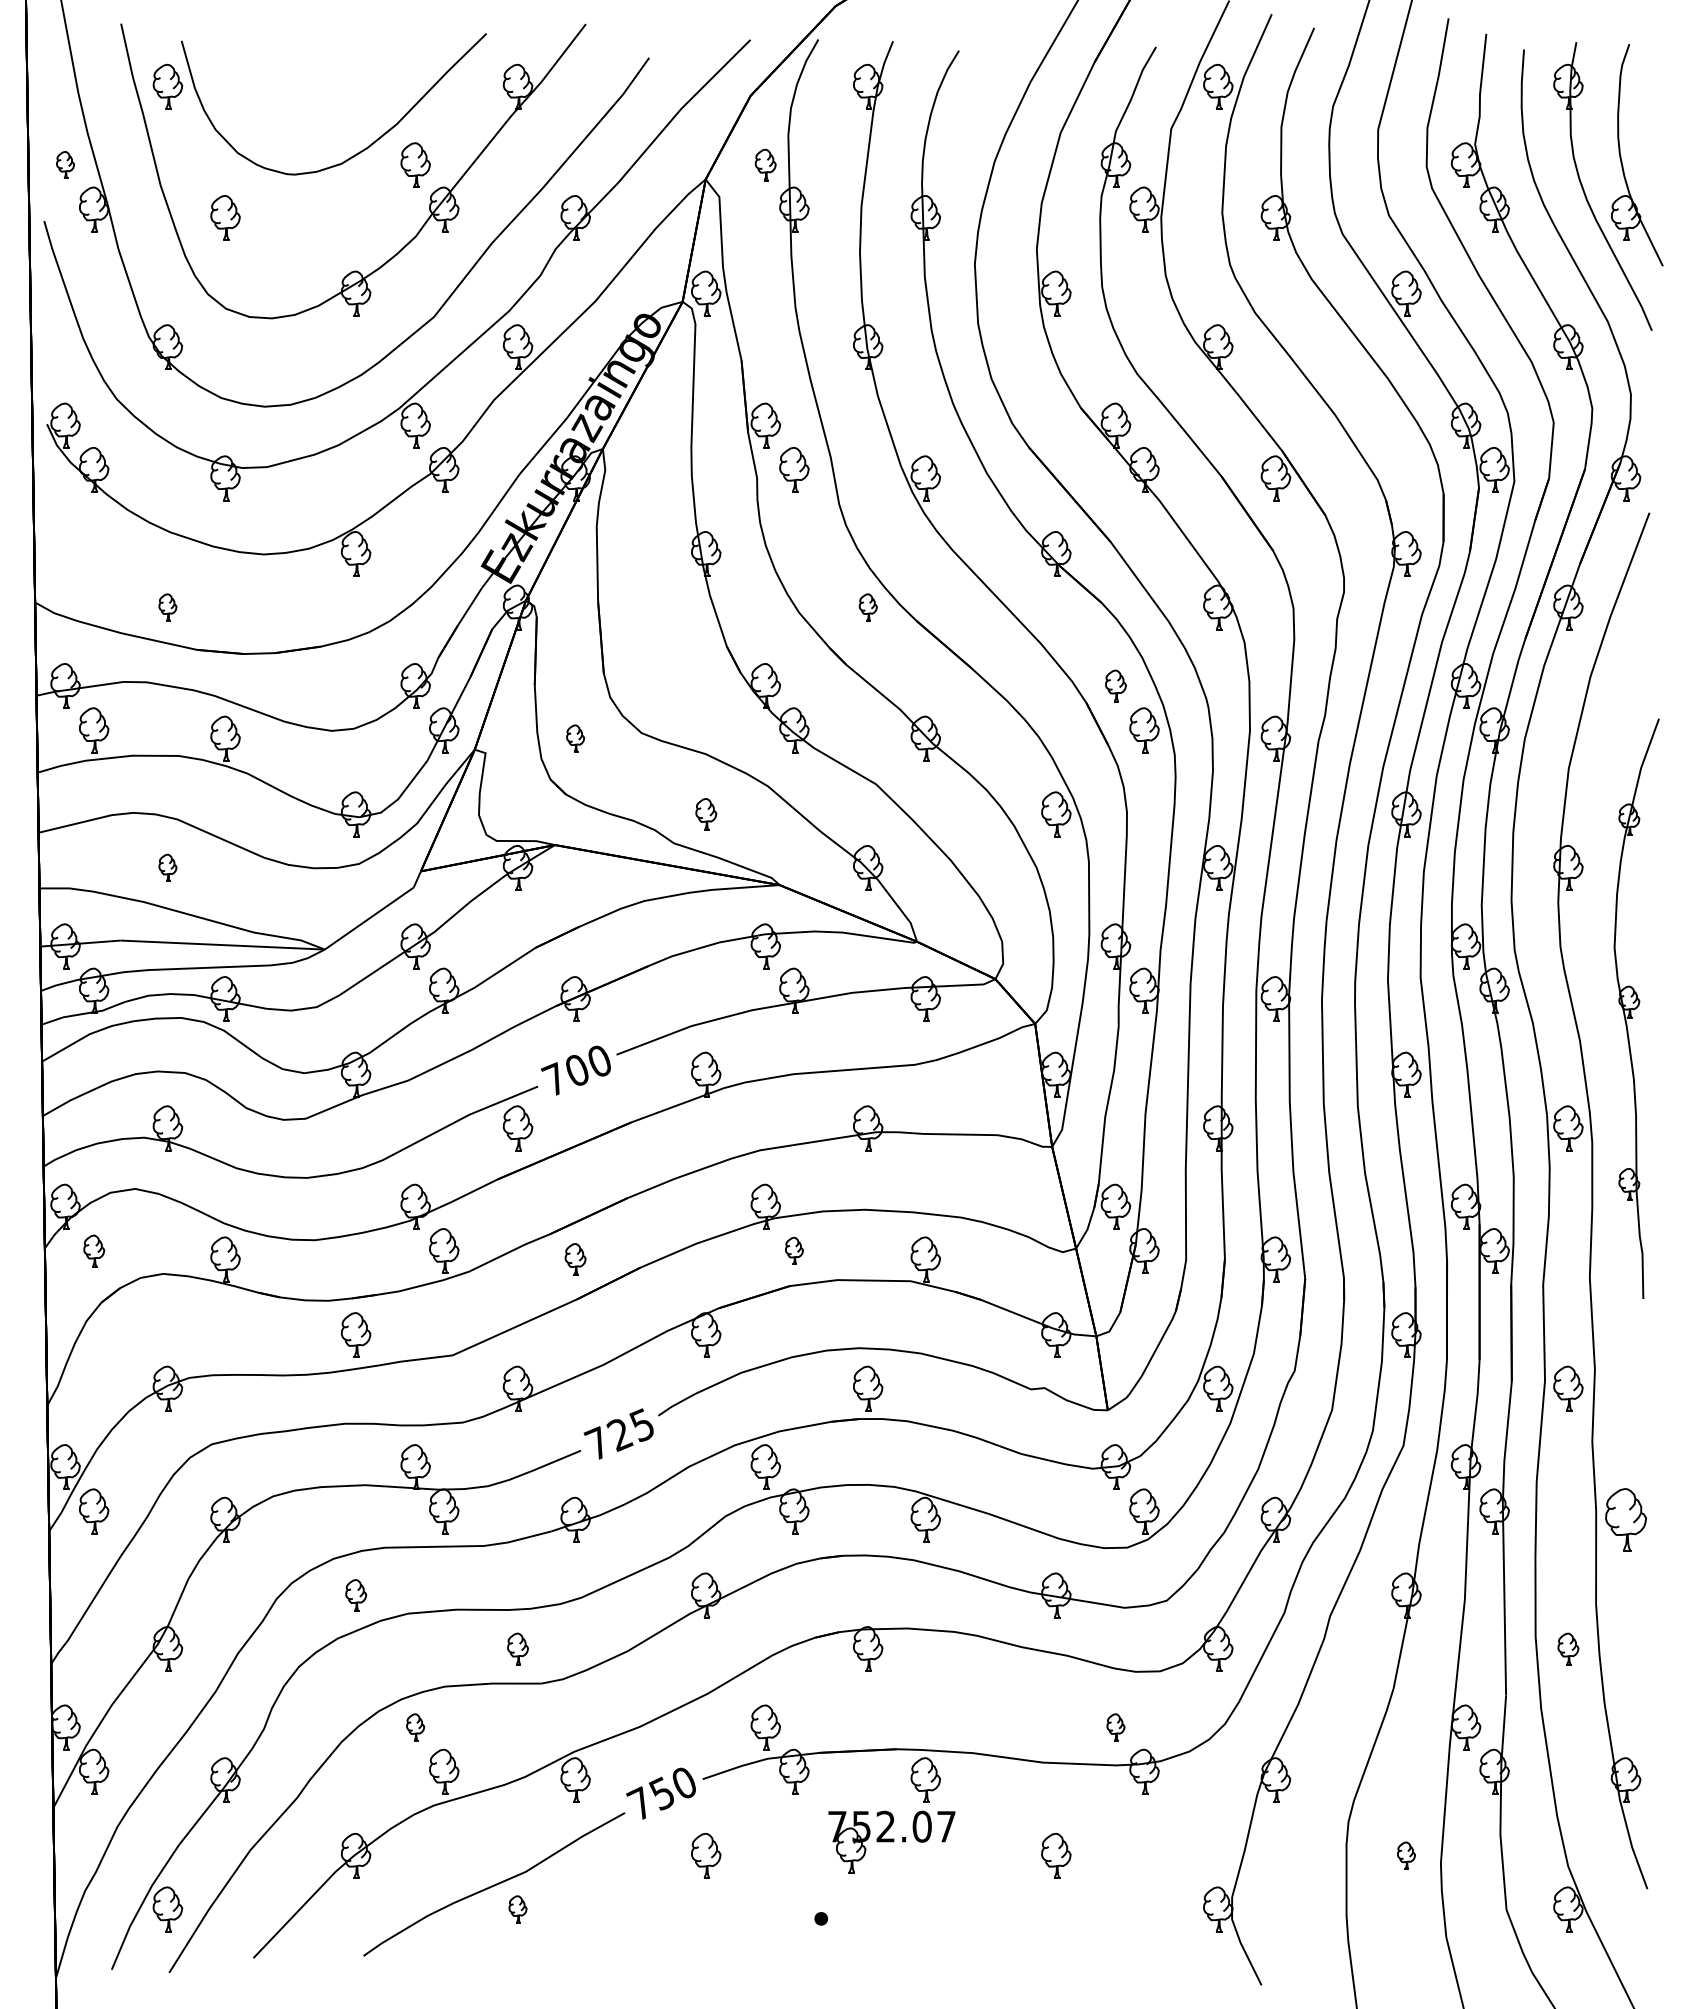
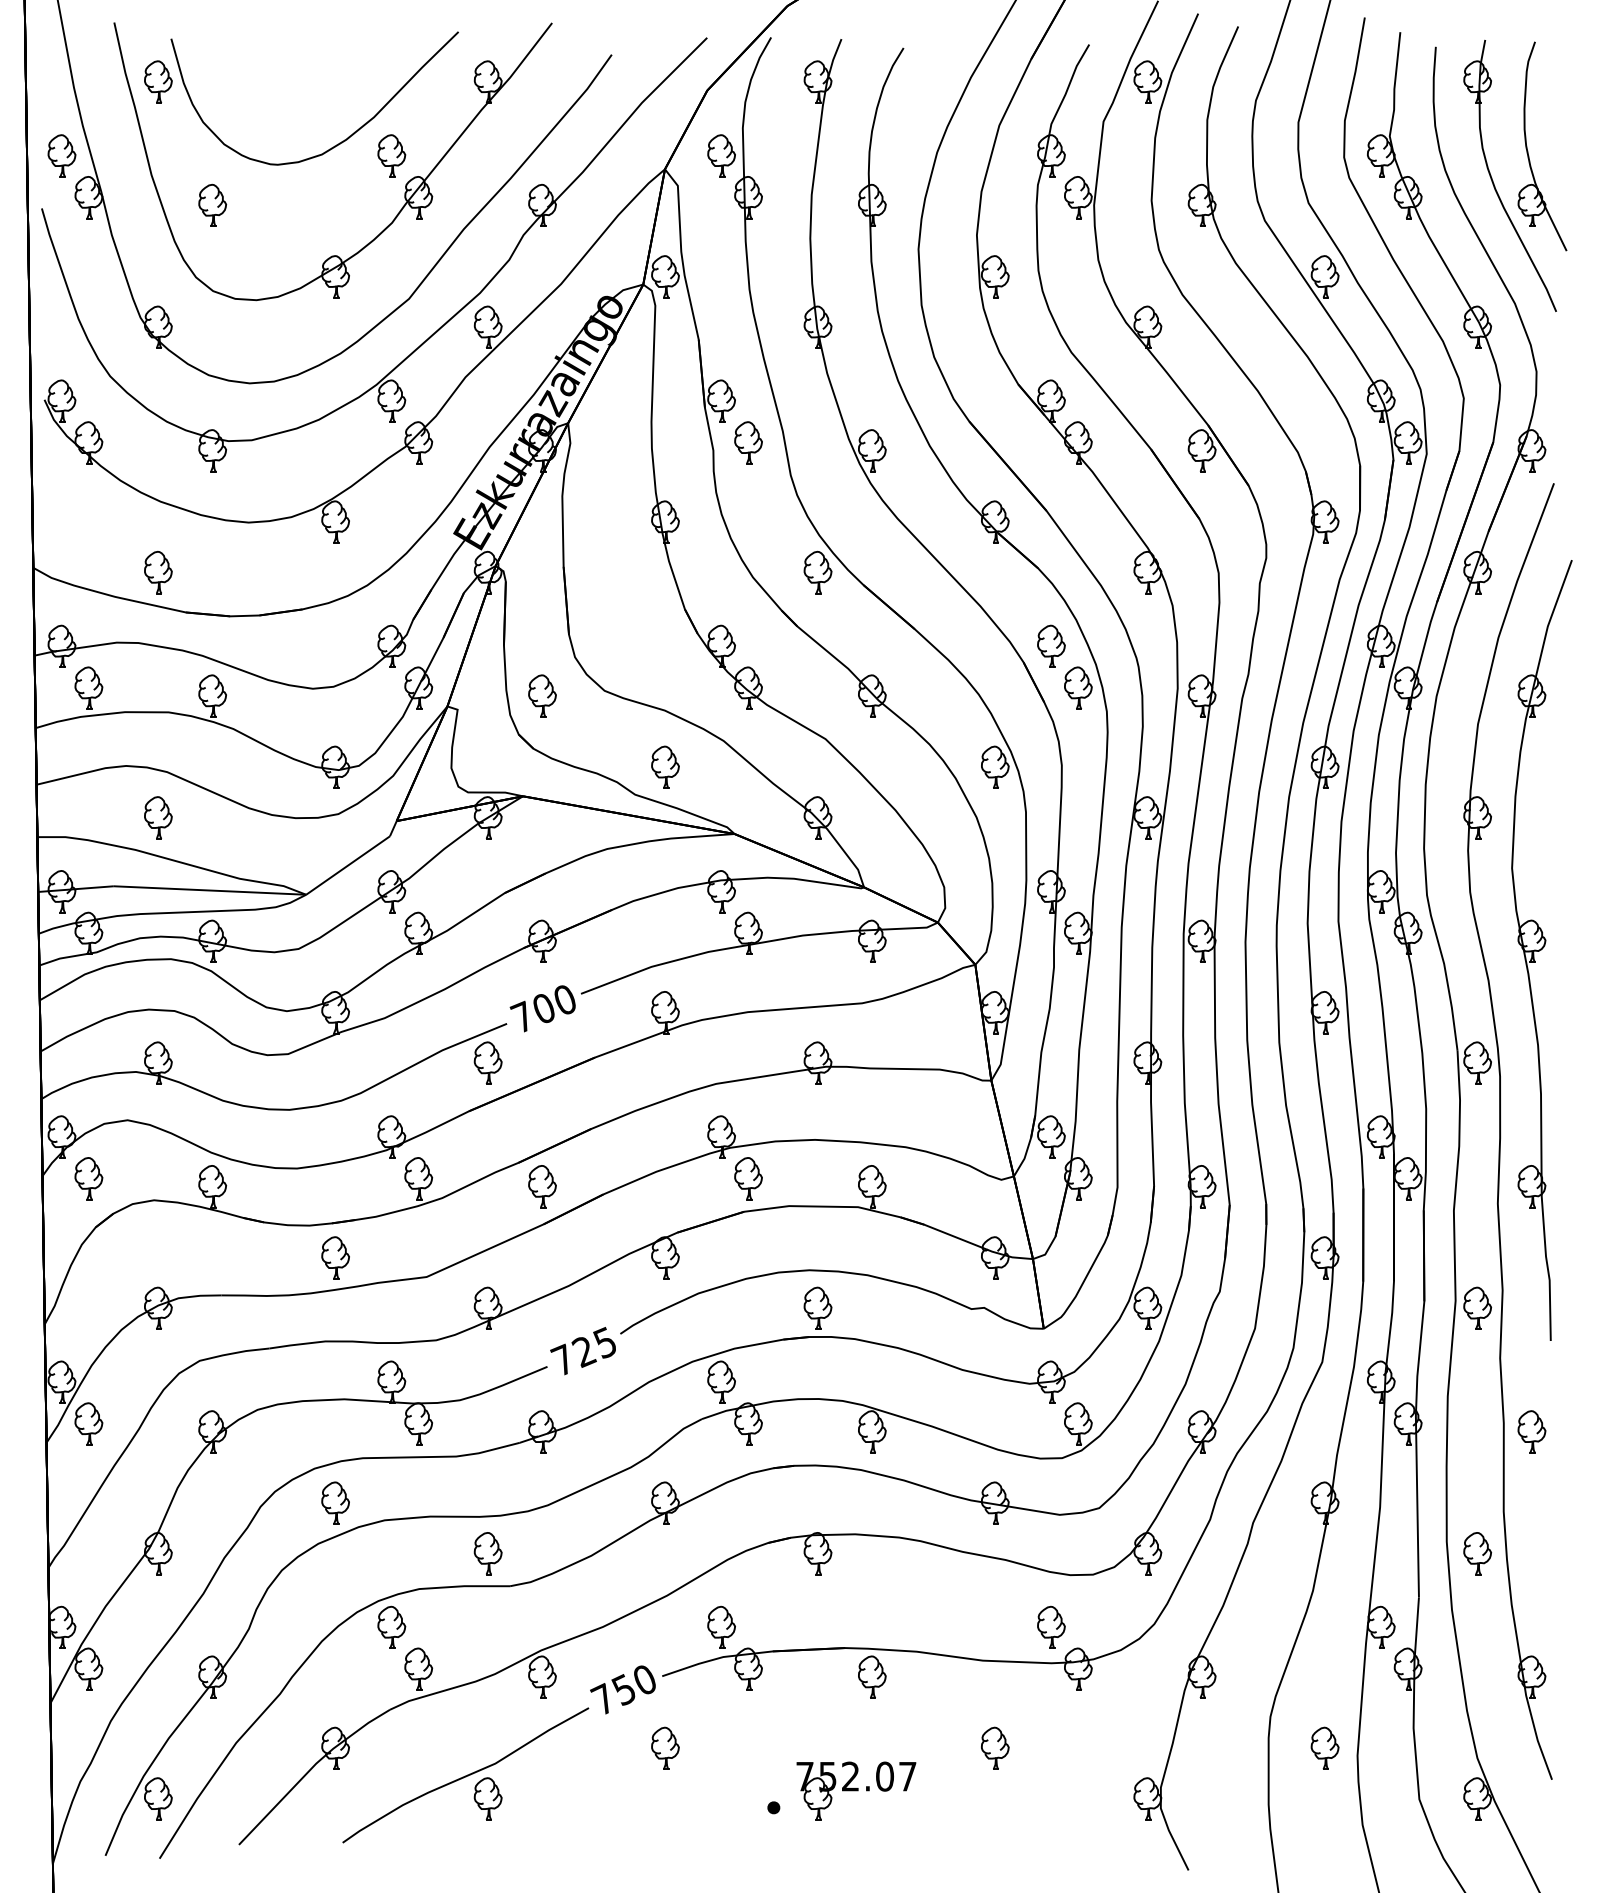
part: (65, 164) -> (61, 155), size x1.67
part: (765, 164) -> (721, 155), size x1.43
part: (167, 607) -> (157, 572), size x1.67
part: (868, 607) -> (818, 572), size x1.67
part: (1115, 685) -> (1051, 646), size x1.43
part: (575, 738) -> (542, 695), size x1.67
part: (706, 814) -> (665, 767), size x1.43
part: (167, 867) -> (157, 817), size x1.67
part: (1636, 1008) -> (1541, 950), size x1.43
part: (94, 1250) -> (89, 1178), size x1.43
part: (794, 1250) -> (748, 1178), size x1.67
part: (575, 1259) -> (542, 1186), size x1.43
part: (1625, 1519) -> (1531, 1431), size x0.71
part: (356, 1595) -> (336, 1503), size x1.43
part: (517, 1648) -> (487, 1553), size x1.43
part: (1568, 1648) -> (1477, 1553), size x1.43
part: (415, 1727) -> (391, 1627), size x1.67
part: (1115, 1727) -> (1051, 1627), size x1.67
part: (891, 1841) -> (856, 1790), moved
part: (1406, 1855) -> (1325, 1748), size x1.67
part: (517, 1909) -> (487, 1799), size x1.67

